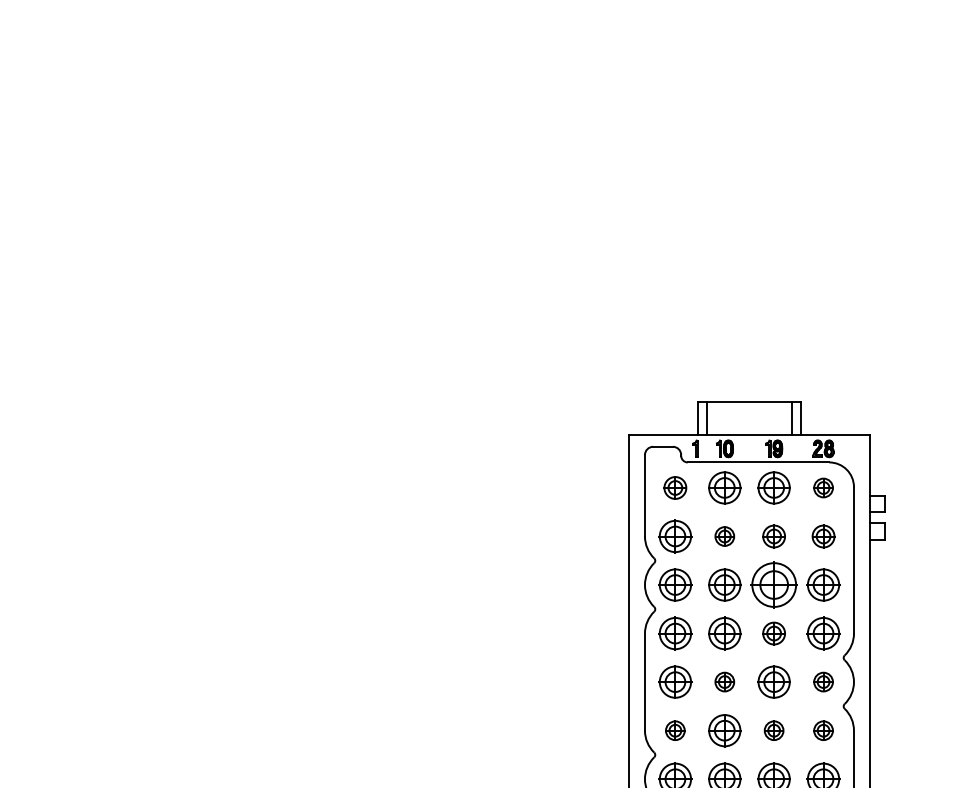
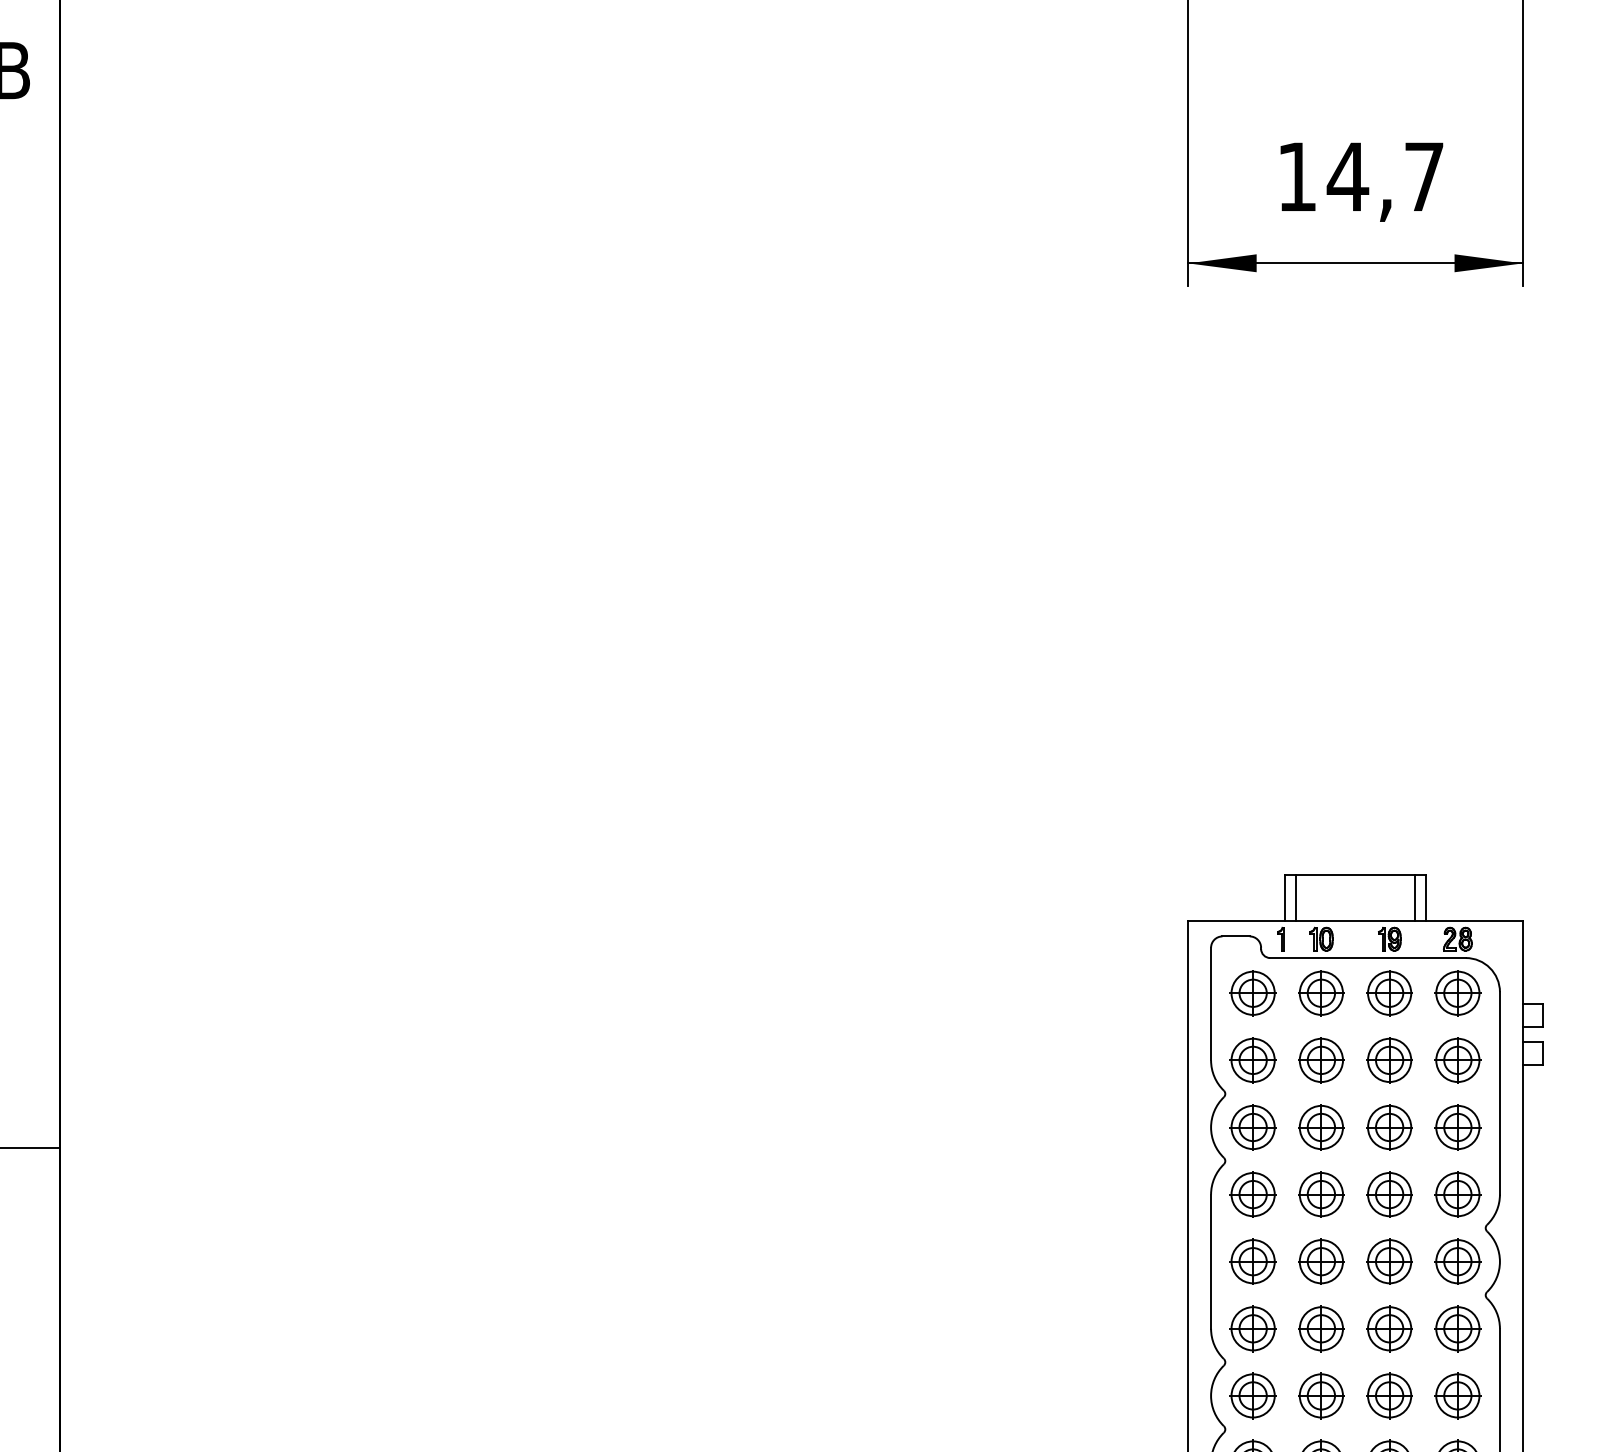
part: (674, 488) -> (1252, 993), size x1.43
part: (823, 488) -> (1457, 993), size x1.67
part: (724, 536) -> (1321, 1060), size x1.67
part: (774, 536) -> (1389, 1060), size x1.43
part: (823, 536) -> (1457, 1060), size x1.43
part: (774, 585) -> (1389, 1127), size x0.71
part: (774, 633) -> (1389, 1194), size x1.43
part: (724, 681) -> (1321, 1261), size x1.67
part: (823, 681) -> (1457, 1261), size x1.67
part: (674, 730) -> (1252, 1328), size x1.67
part: (774, 730) -> (1389, 1328), size x1.67
part: (823, 730) -> (1457, 1328), size x1.67

